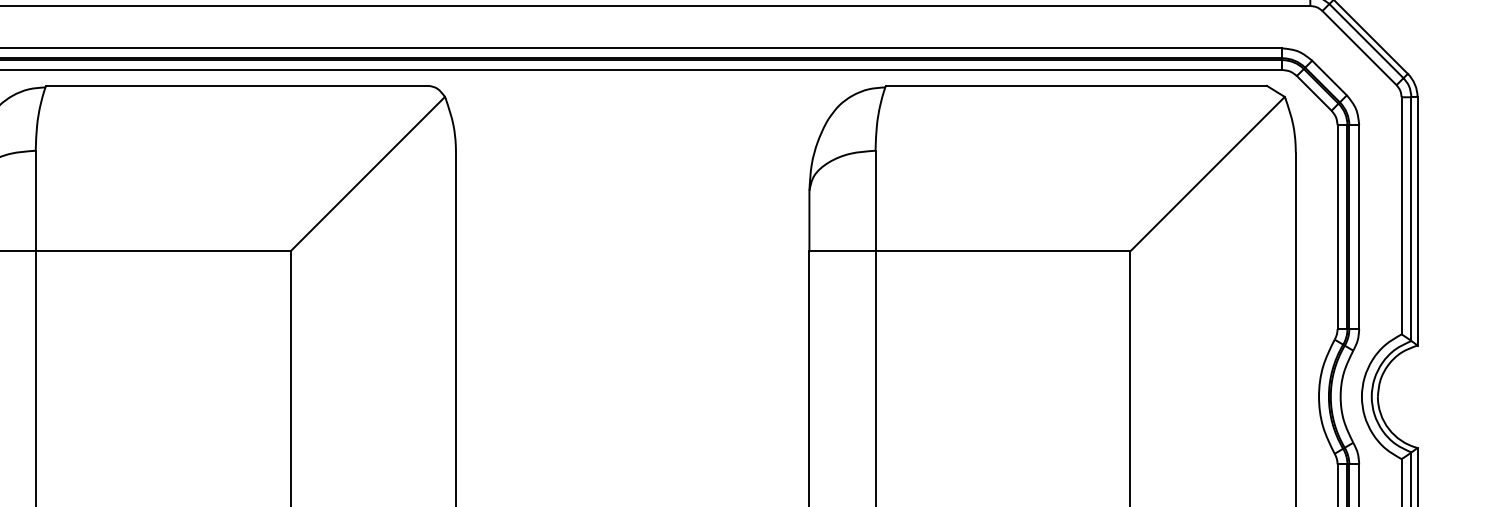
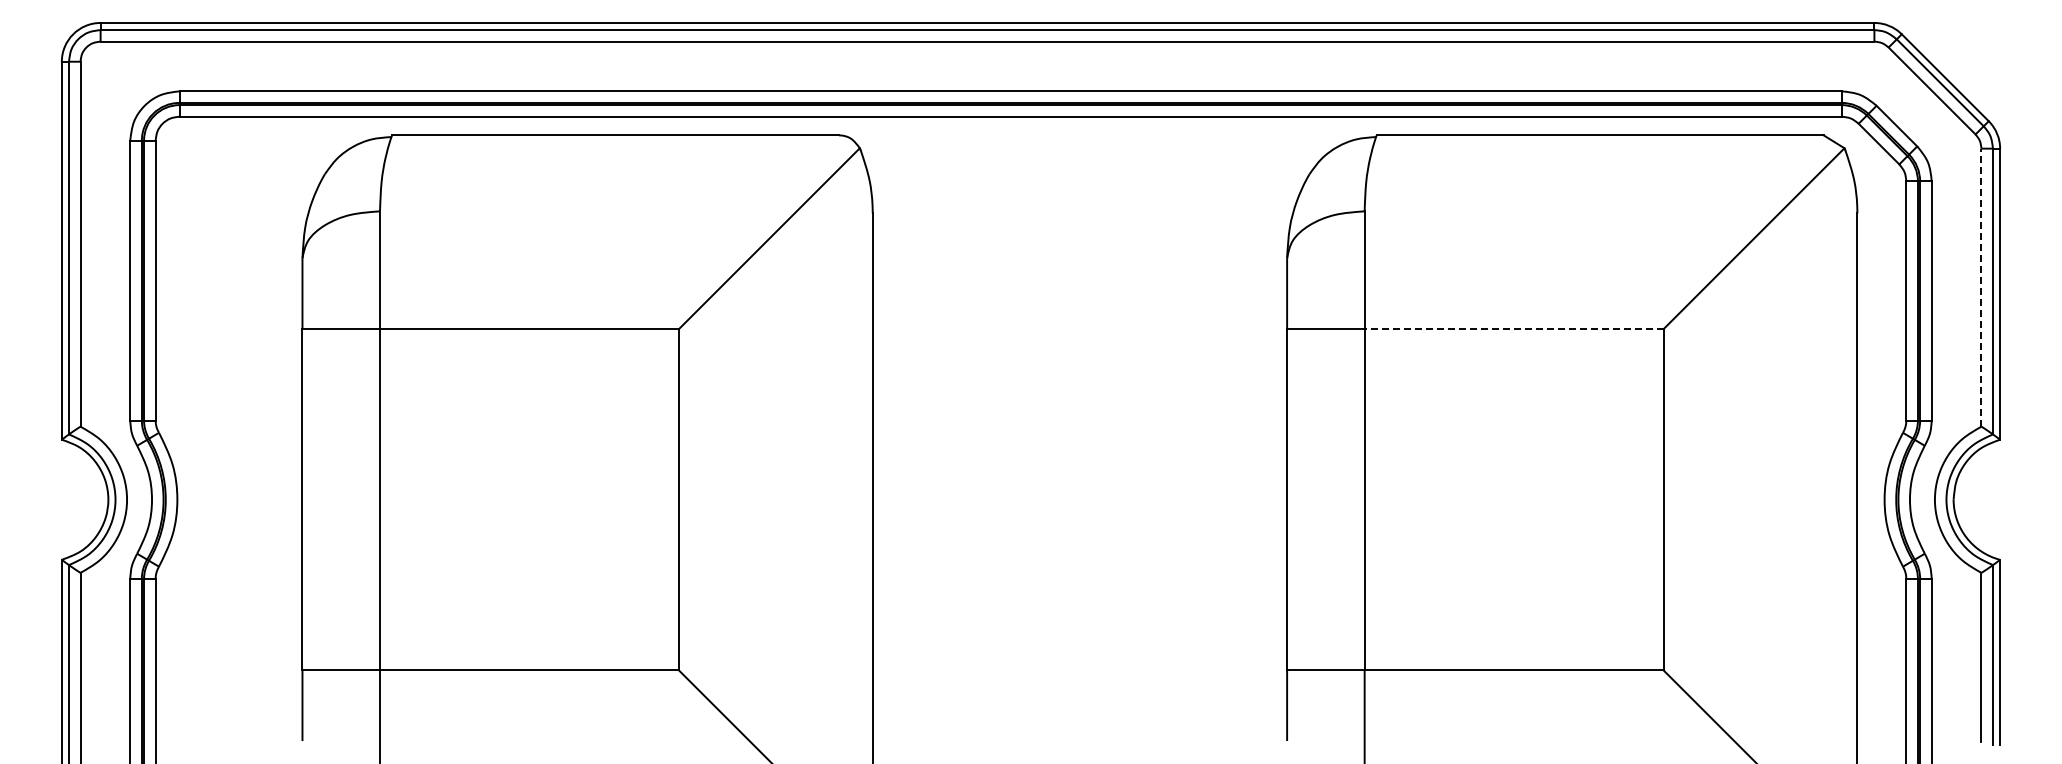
line: (1401, 215) -> (1981, 287), solid -> dashed
line: (1002, 251) -> (1513, 329), solid -> dashed

